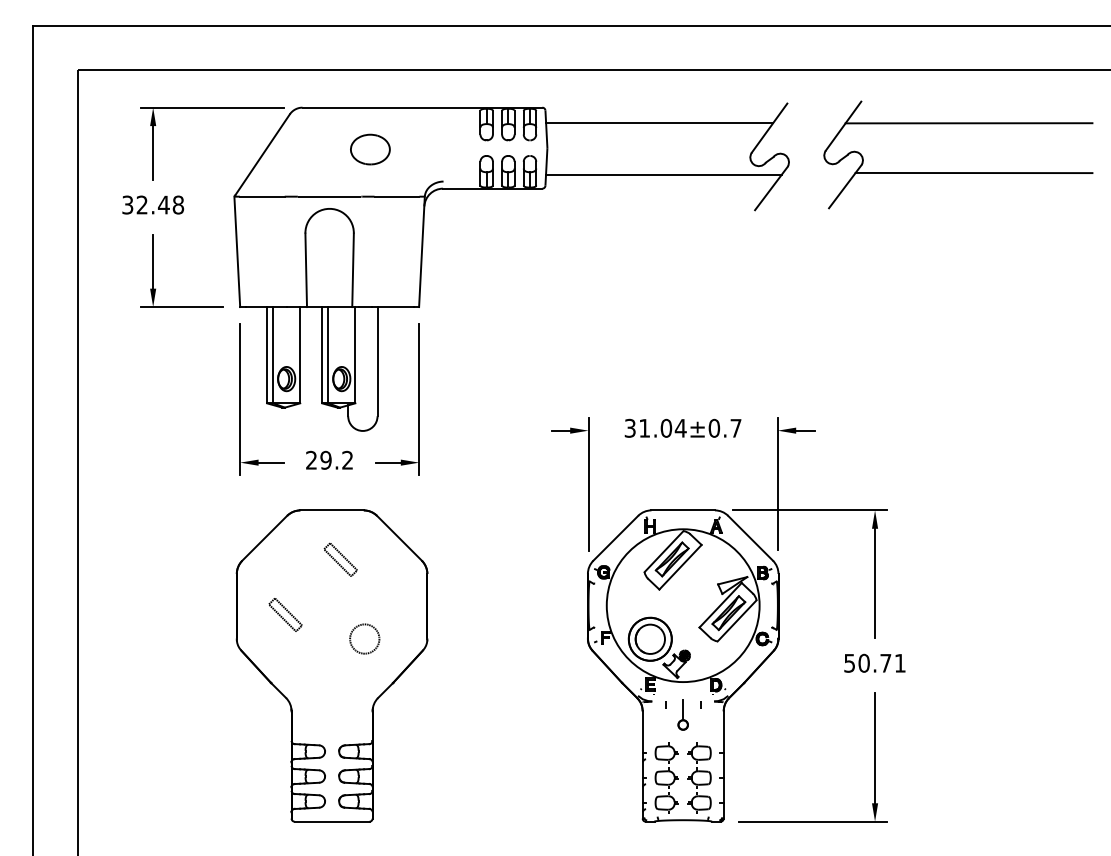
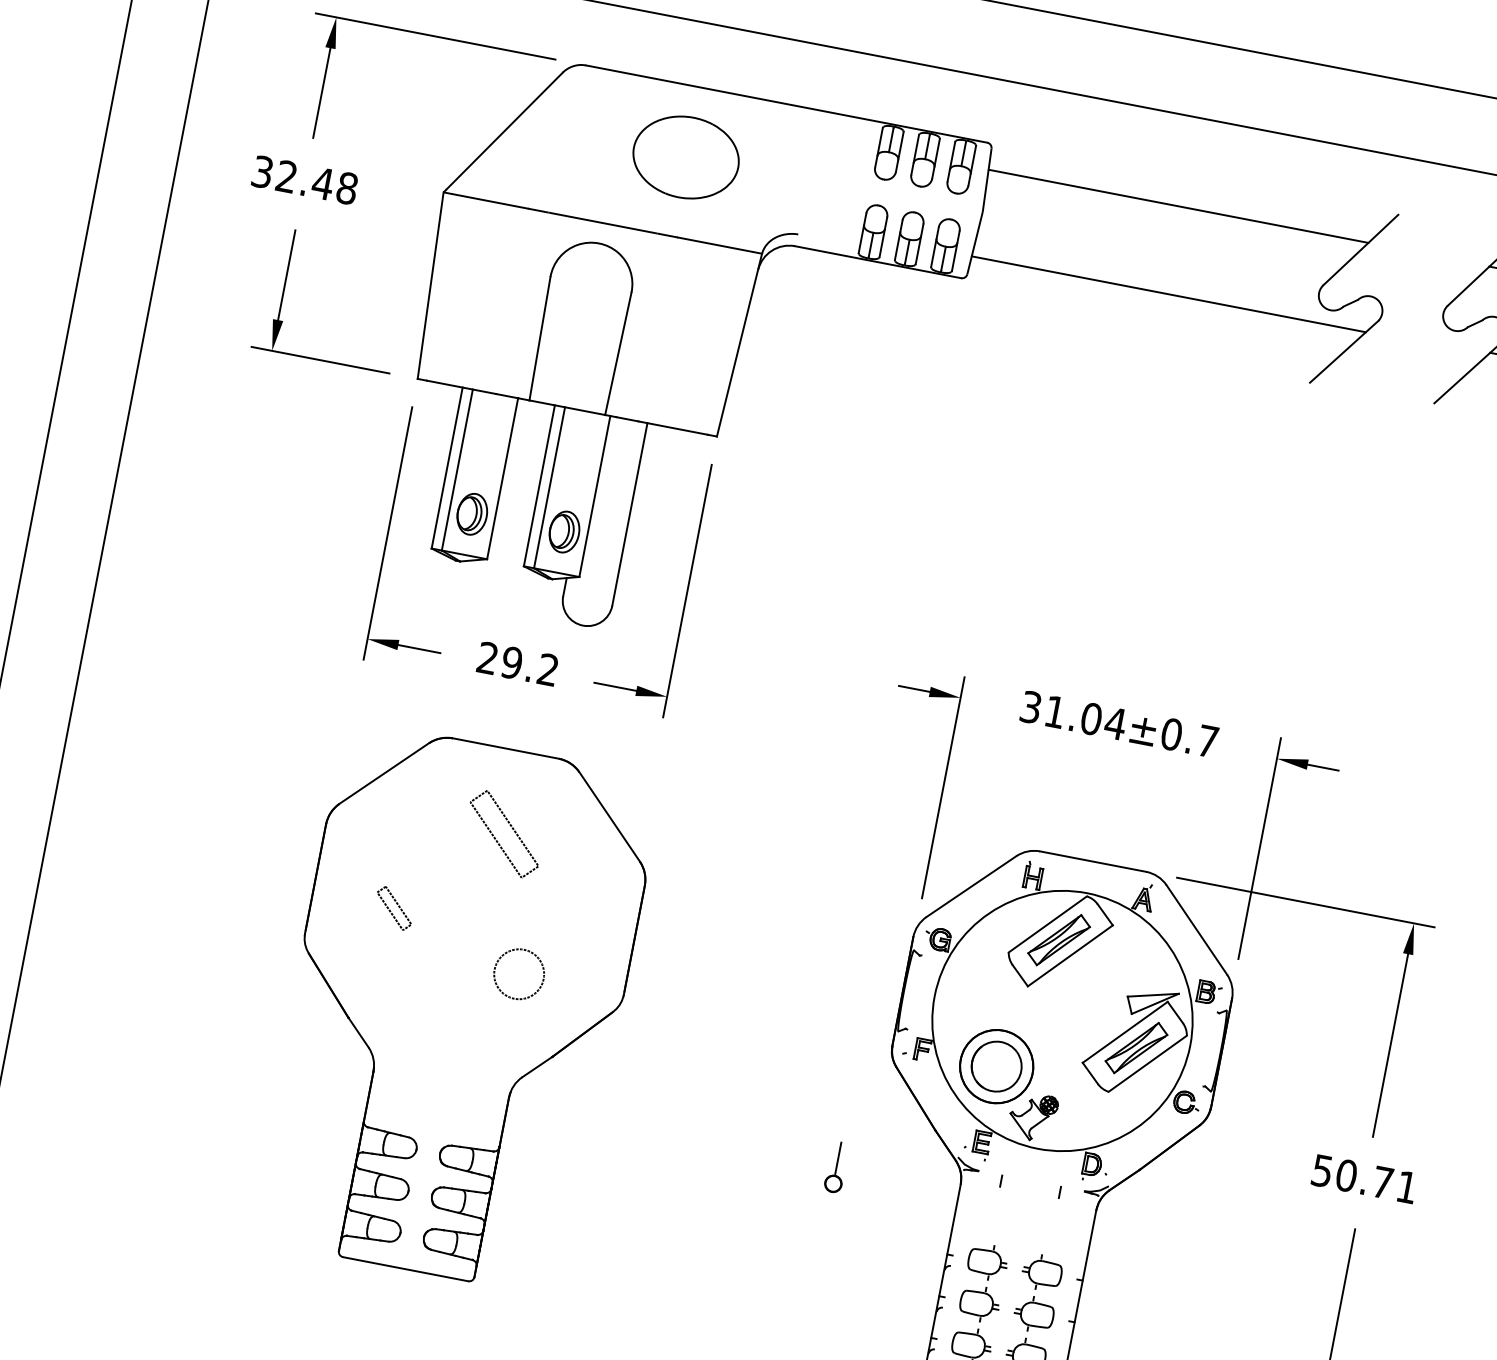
part: (370, 149) -> (686, 157), size x1.6
part: (340, 559) -> (504, 833), size x1.4
part: (285, 614) -> (394, 907), size x0.7
part: (682, 714) -> (835, 1166), moved

